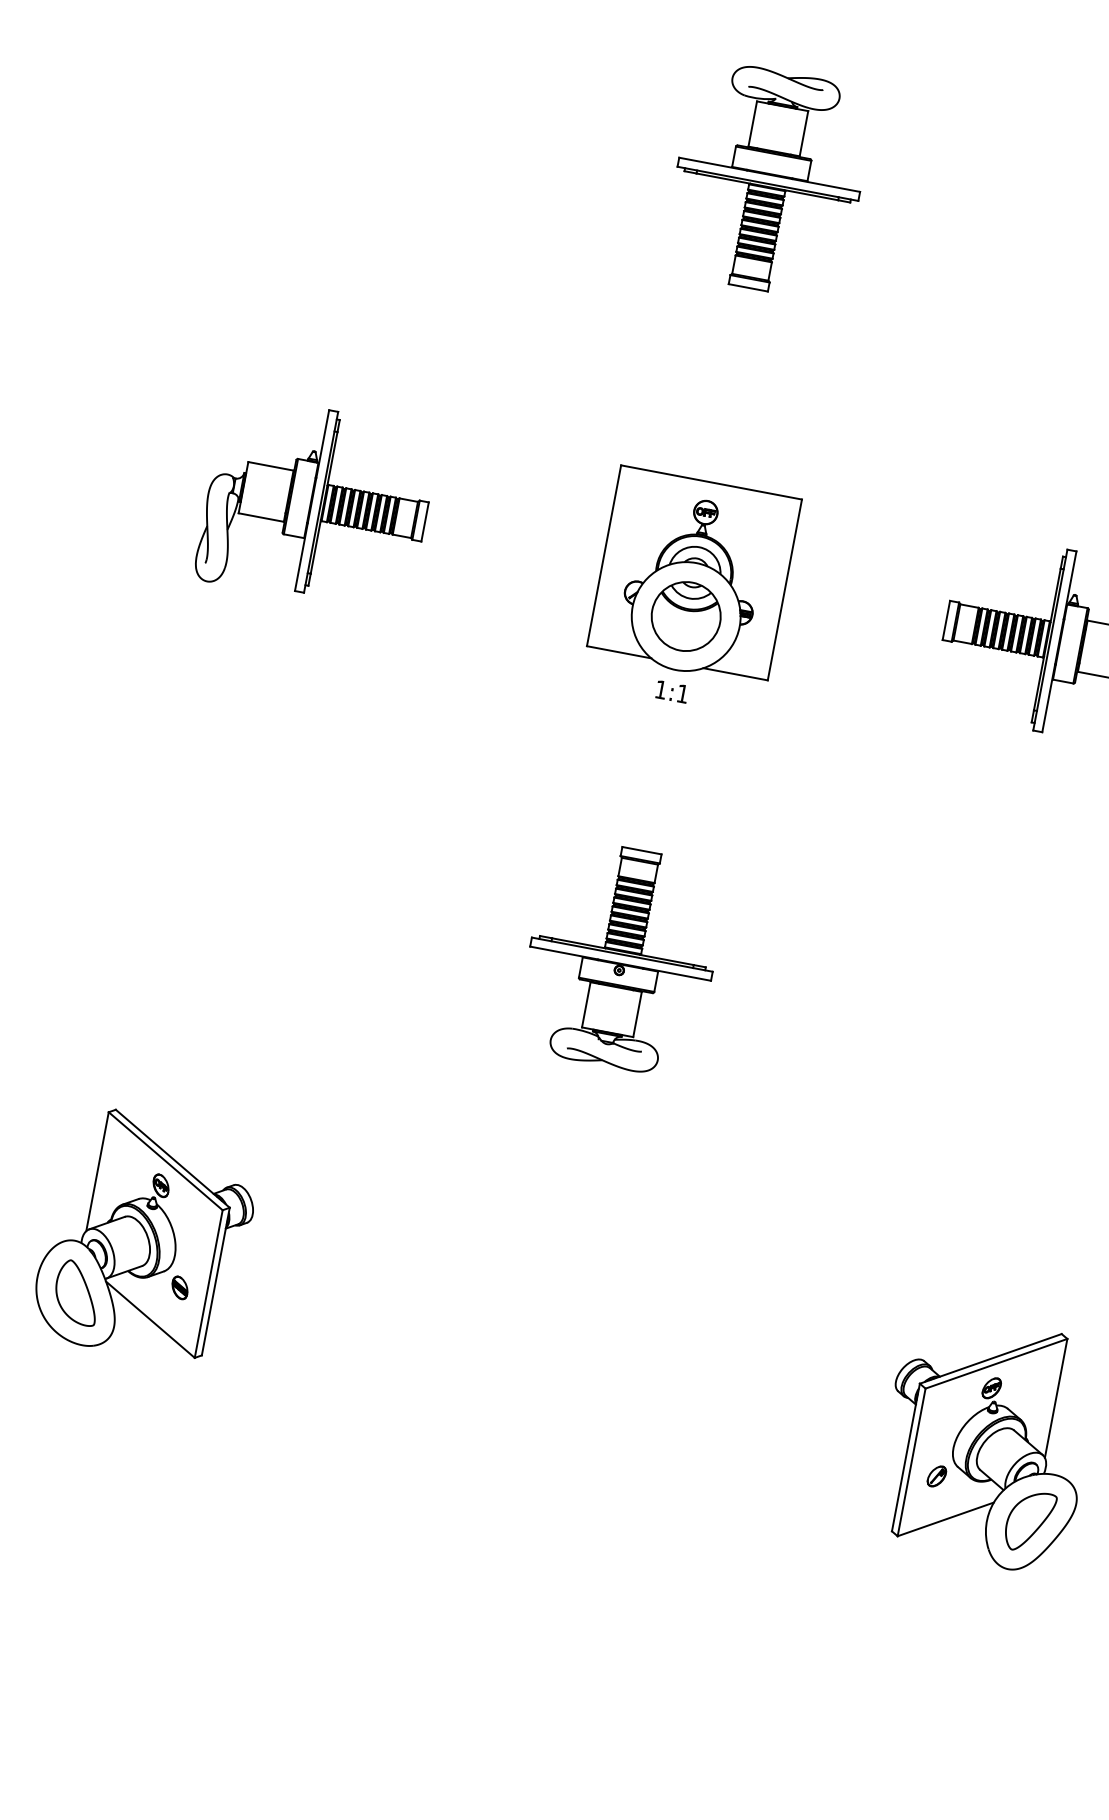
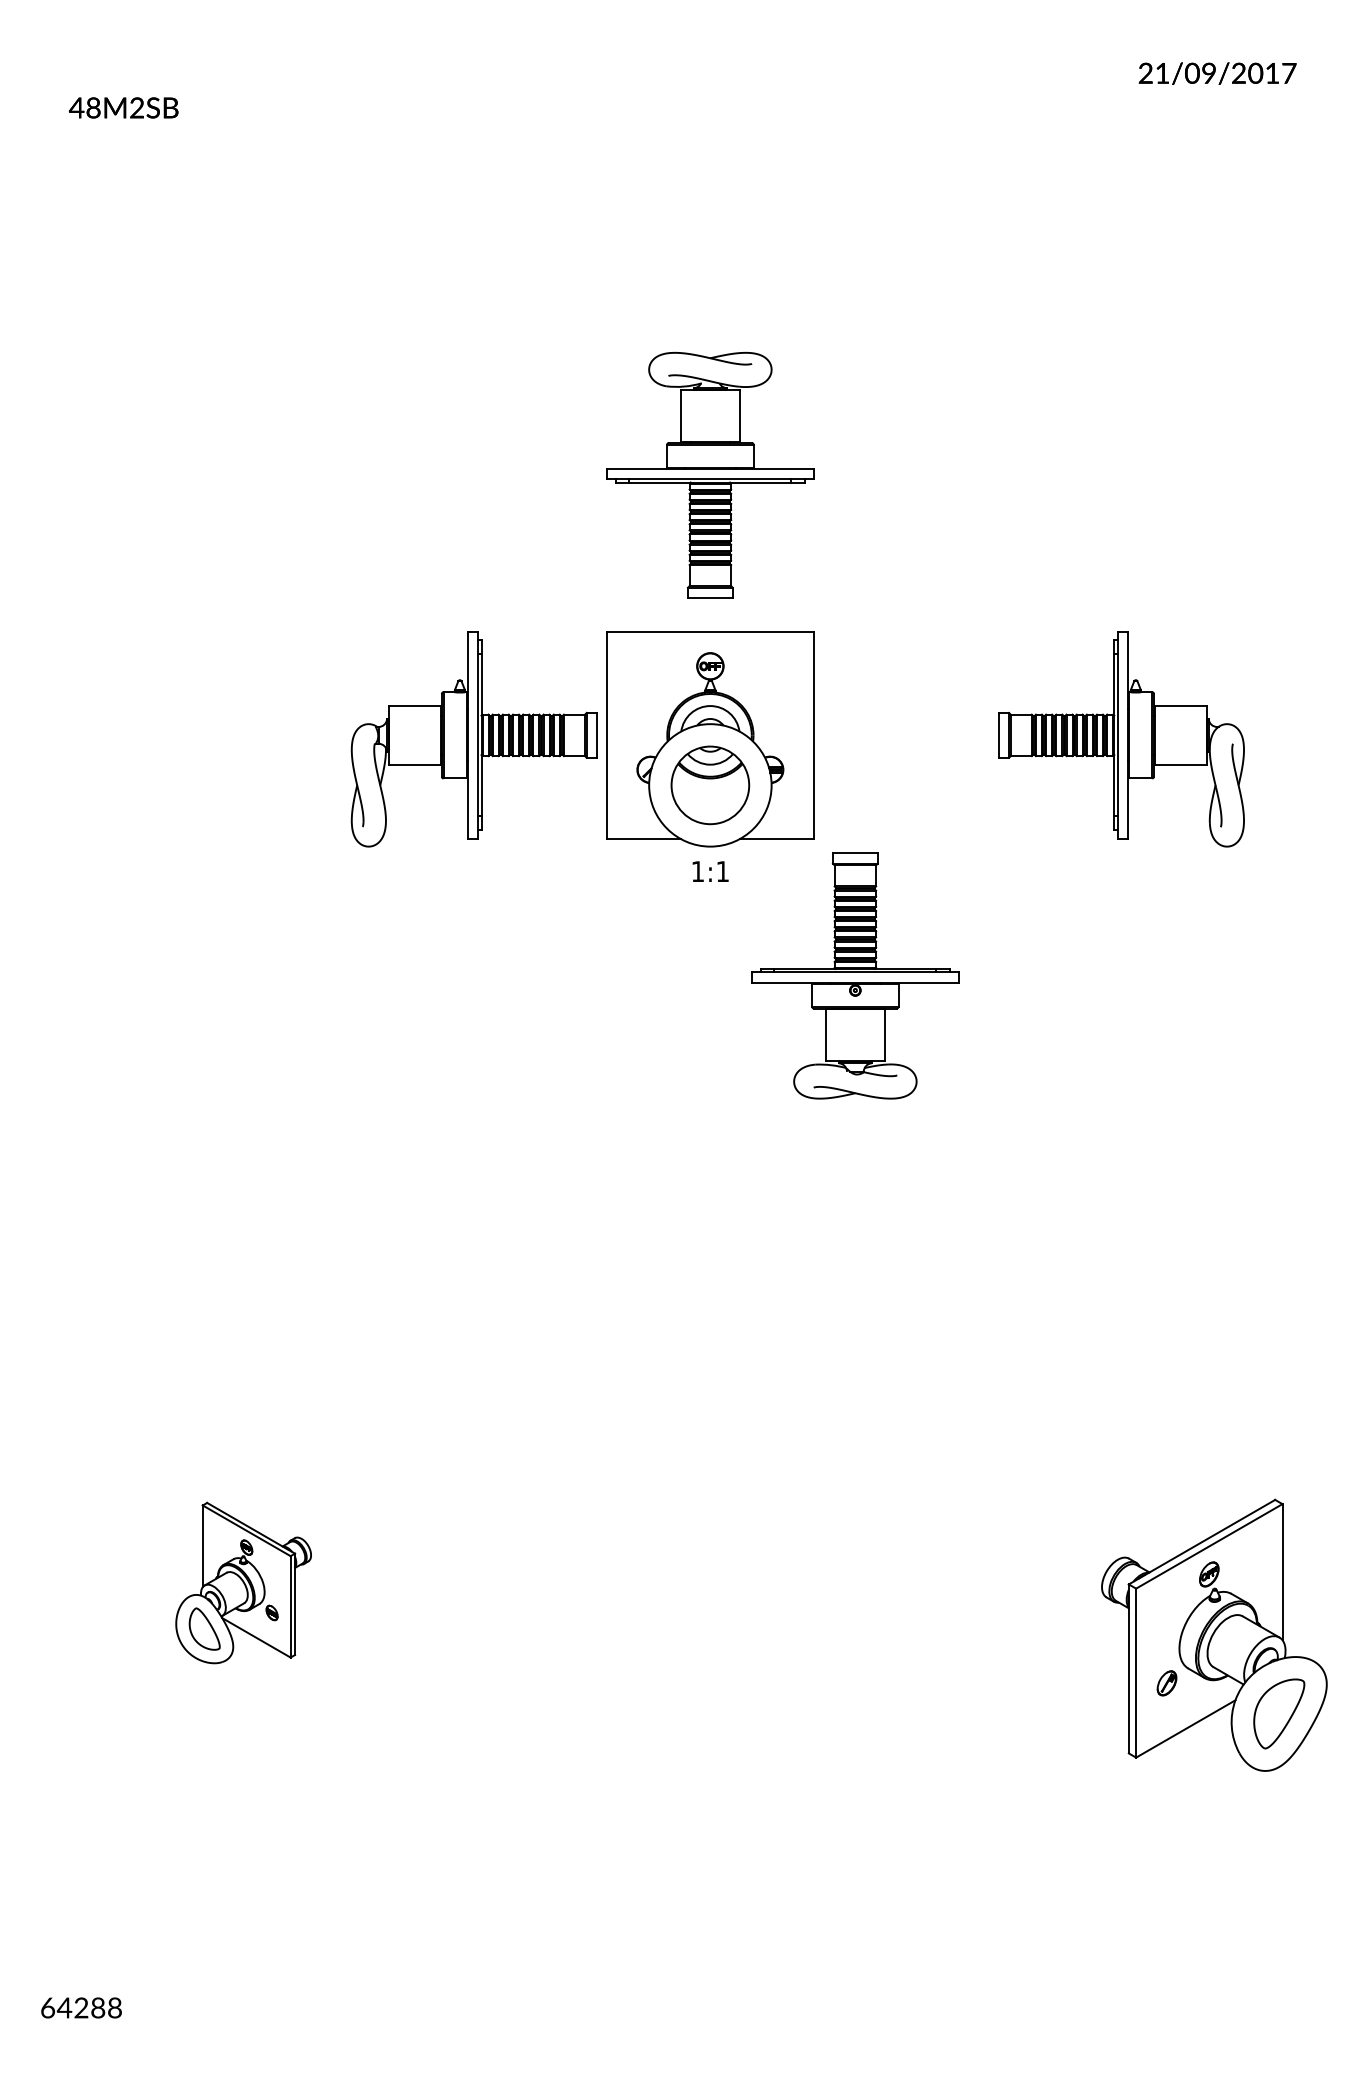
part: (768, 179) -> (710, 474), moved
part: (316, 505) -> (473, 739), moved
part: (621, 957) -> (855, 975), moved
part: (146, 1235) -> (243, 1582), size x0.6

